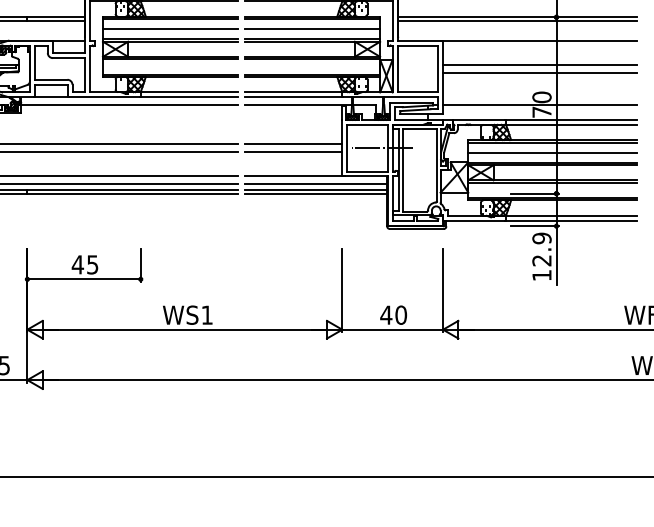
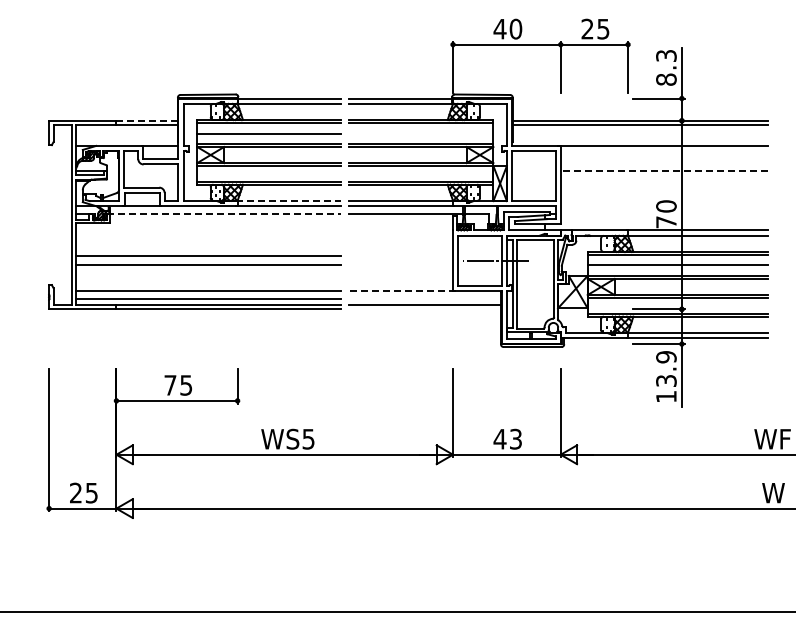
line: (56, 16) -> (147, 120), solid -> dashed
line: (312, 29) -> (421, 133), removed
line: (540, 64) -> (664, 171), solid -> dashed
line: (540, 73) -> (664, 180), removed
line: (188, 91) -> (288, 200), solid -> dashed
line: (128, 104) -> (224, 214), solid -> dashed
line: (540, 104) -> (664, 214), removed
line: (294, 144) -> (401, 256), removed
line: (294, 152) -> (401, 265), removed
line: (295, 176) -> (402, 290), solid -> dashed
line: (315, 183) -> (424, 298), removed
line: (315, 193) -> (424, 309), removed
text: (542, 260) -> (666, 380), 12.9 -> 13.9
text: (77, 264) -> (169, 385), 45 -> 75
text: (400, 314) -> (515, 438), 40 -> 43
text: (207, 315) -> (308, 439), WS1 -> WS5

